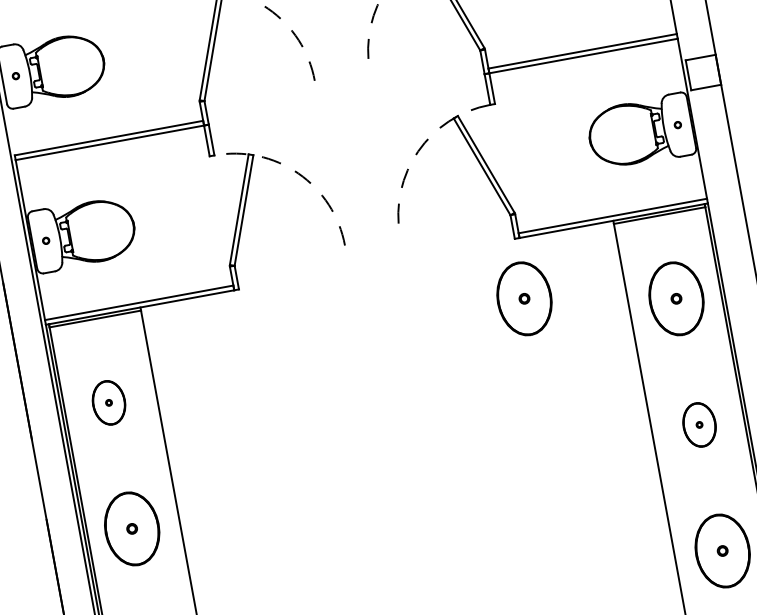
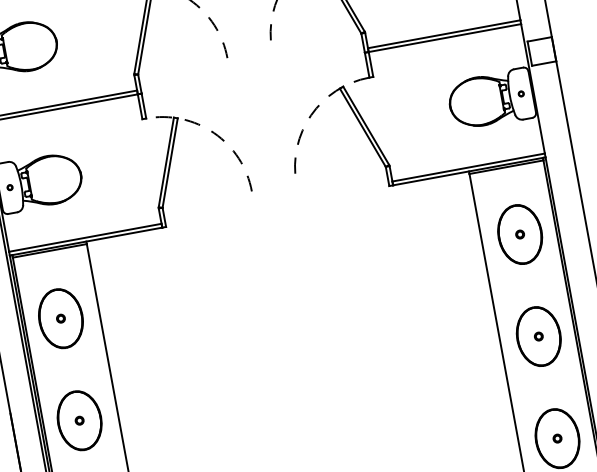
part: (524, 298) -> (397, 234), removed
part: (108, 402) -> (60, 318), size x1.67
part: (699, 424) -> (538, 336), size x1.67

